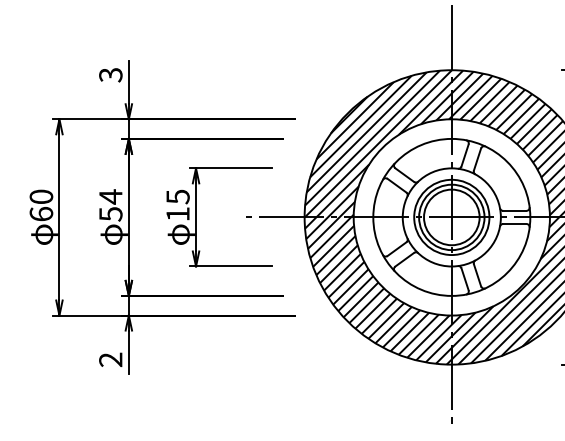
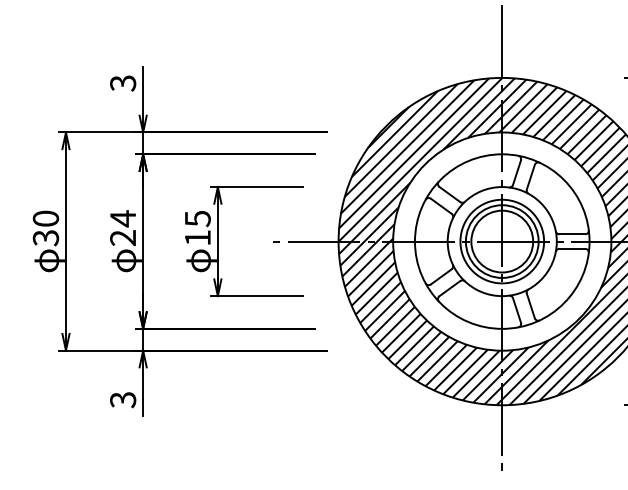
text: (41, 213) -> (46, 237), 60 -> 30
text: (110, 214) -> (122, 238), 54 -> 24
text: (110, 359) -> (122, 399), 2 -> 3

